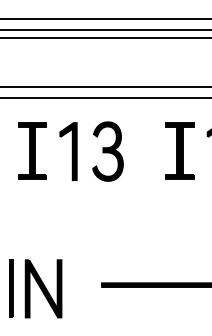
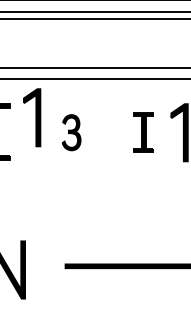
part: (179, 150) -> (143, 131), size x0.7
part: (68, 151) -> (32, 117), moved
part: (107, 151) -> (71, 132), size x0.6

